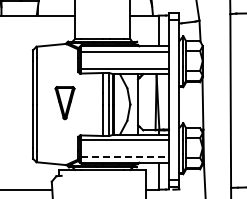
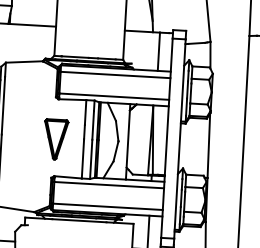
part: (64, 103) -> (55, 140), moved
line: (125, 157) -> (108, 206), dashed -> solid

